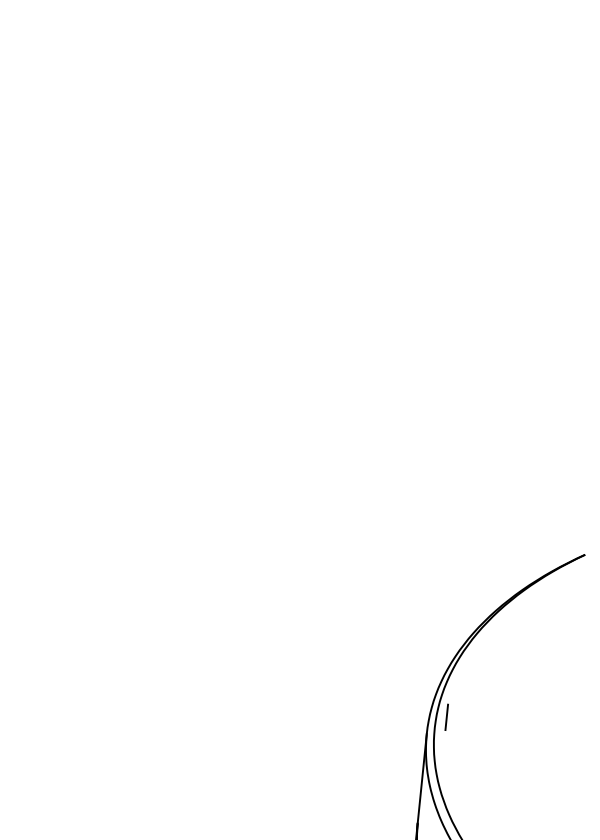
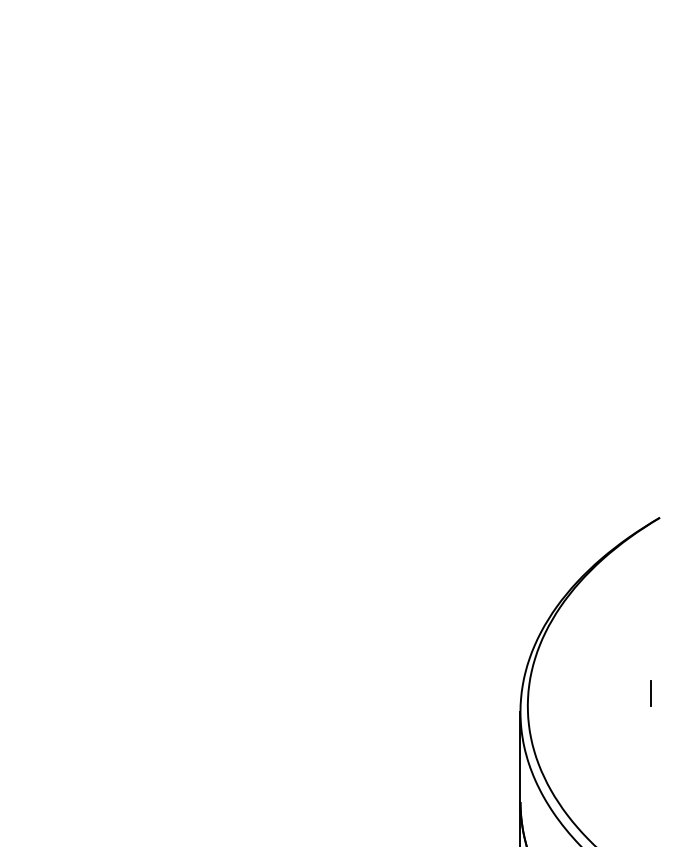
line: (446, 717) -> (650, 693), moved

